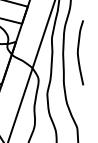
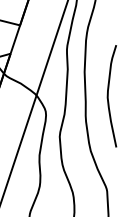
curve: (78, 52) -> (108, 95), moved

